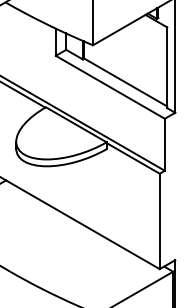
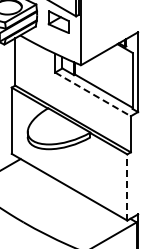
line: (111, 87) -> (93, 94), solid -> dashed
line: (160, 221) -> (127, 187), solid -> dashed

